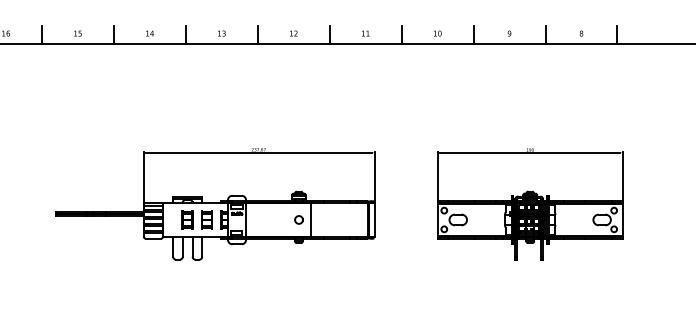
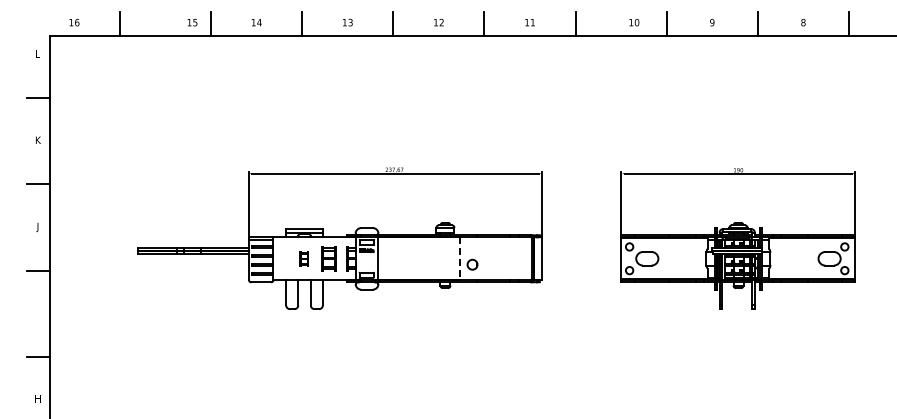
text: (77, 33) -> (192, 22), moved
text: (437, 33) -> (634, 22), moved
part: (187, 219) -> (304, 258), size x0.6
part: (298, 219) -> (472, 264), moved
line: (310, 219) -> (460, 258), solid -> dashed

